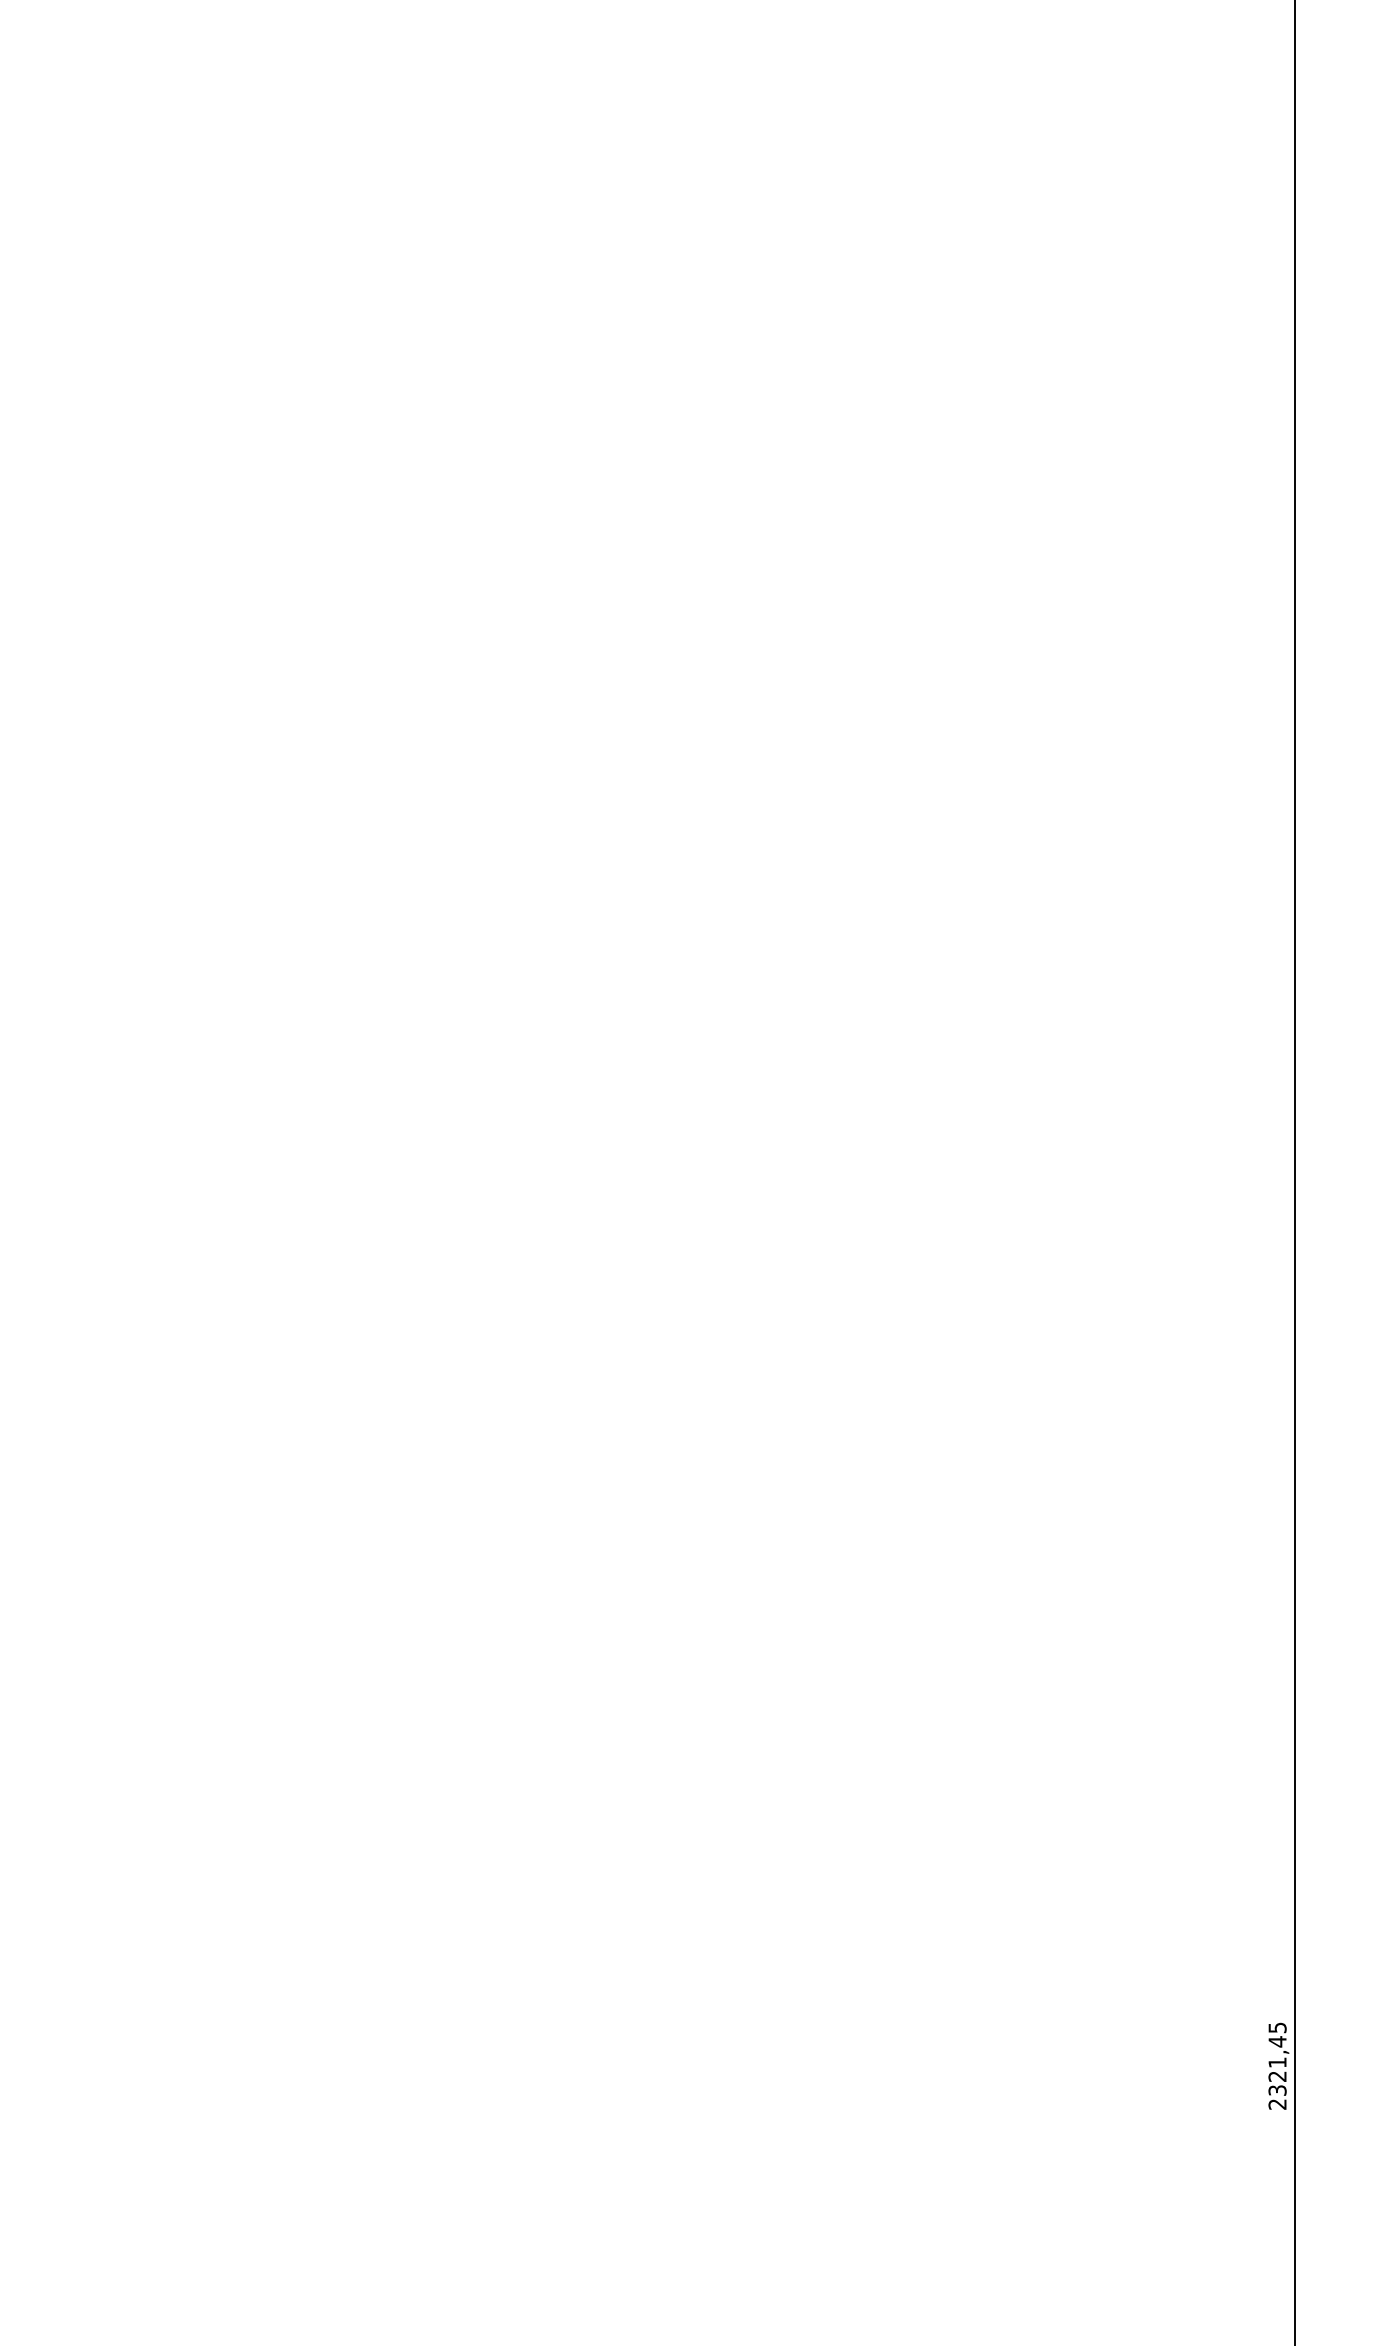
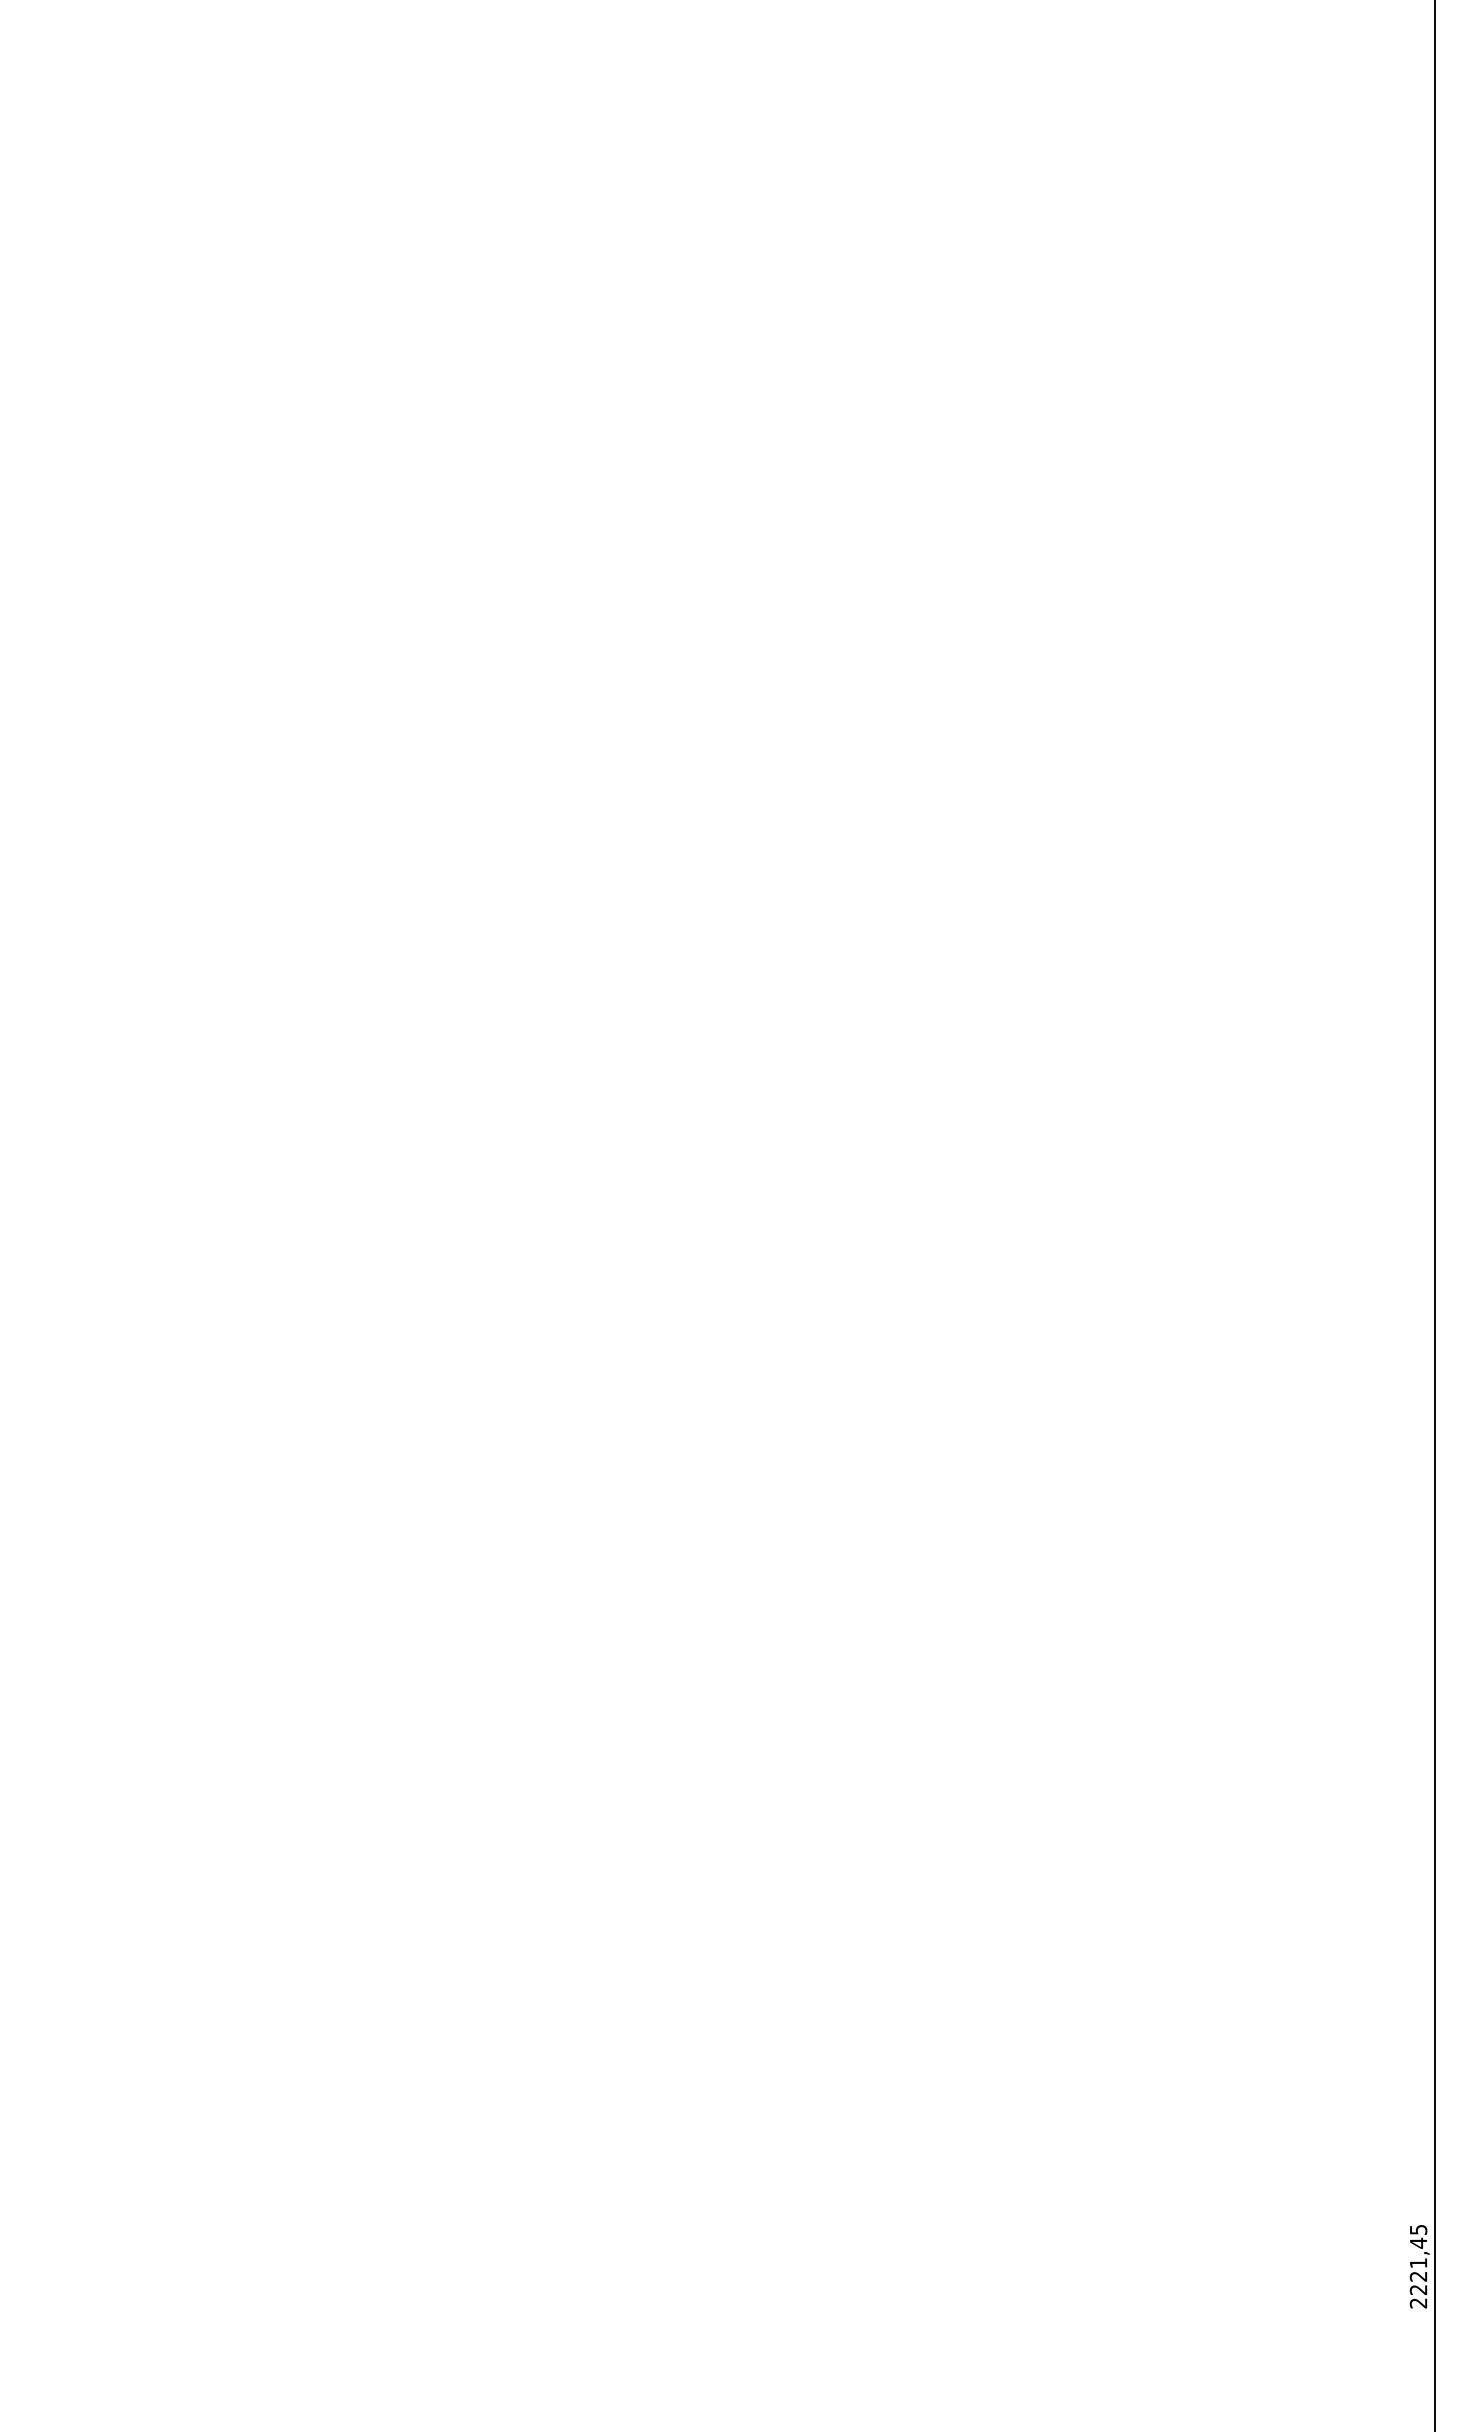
text: (1277, 2090) -> (1418, 2289), 2321,45 -> 2221,45

